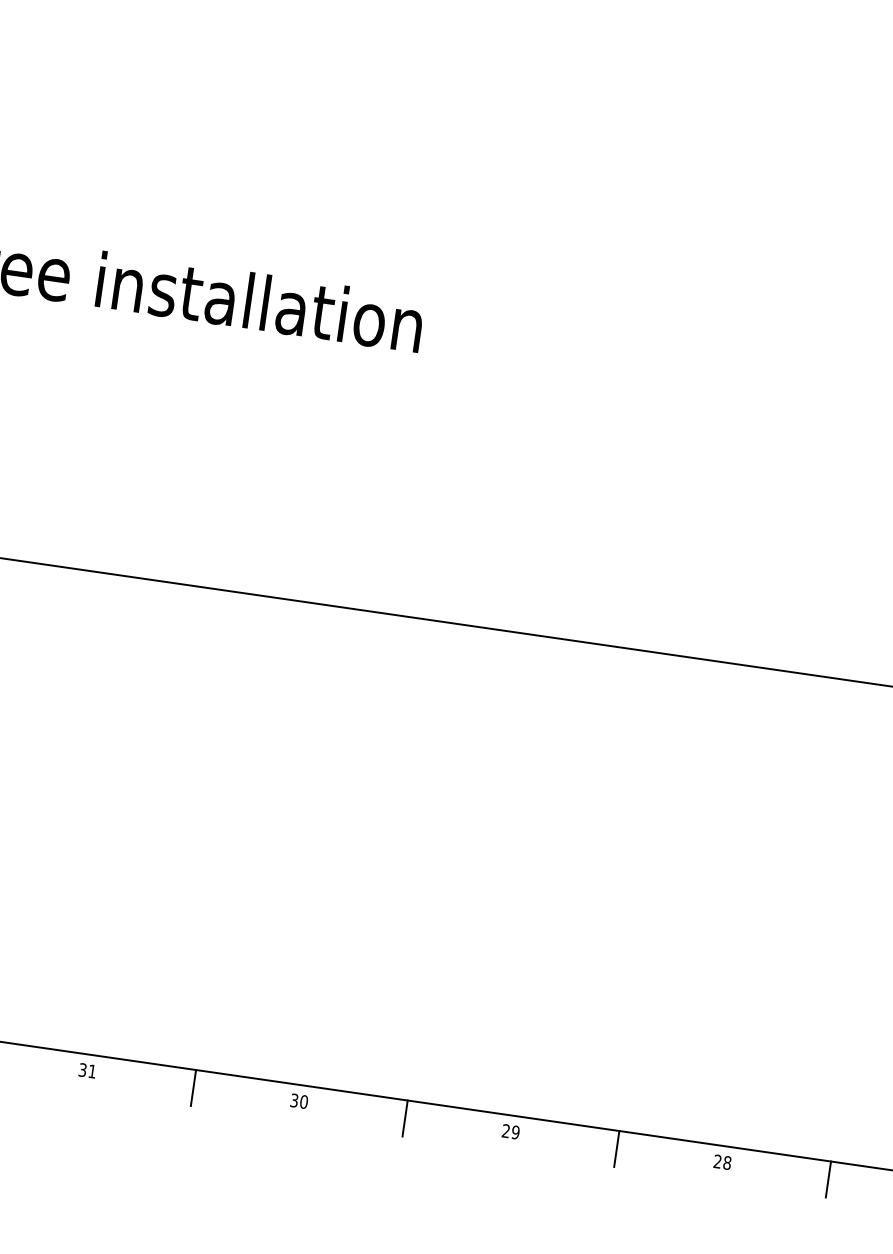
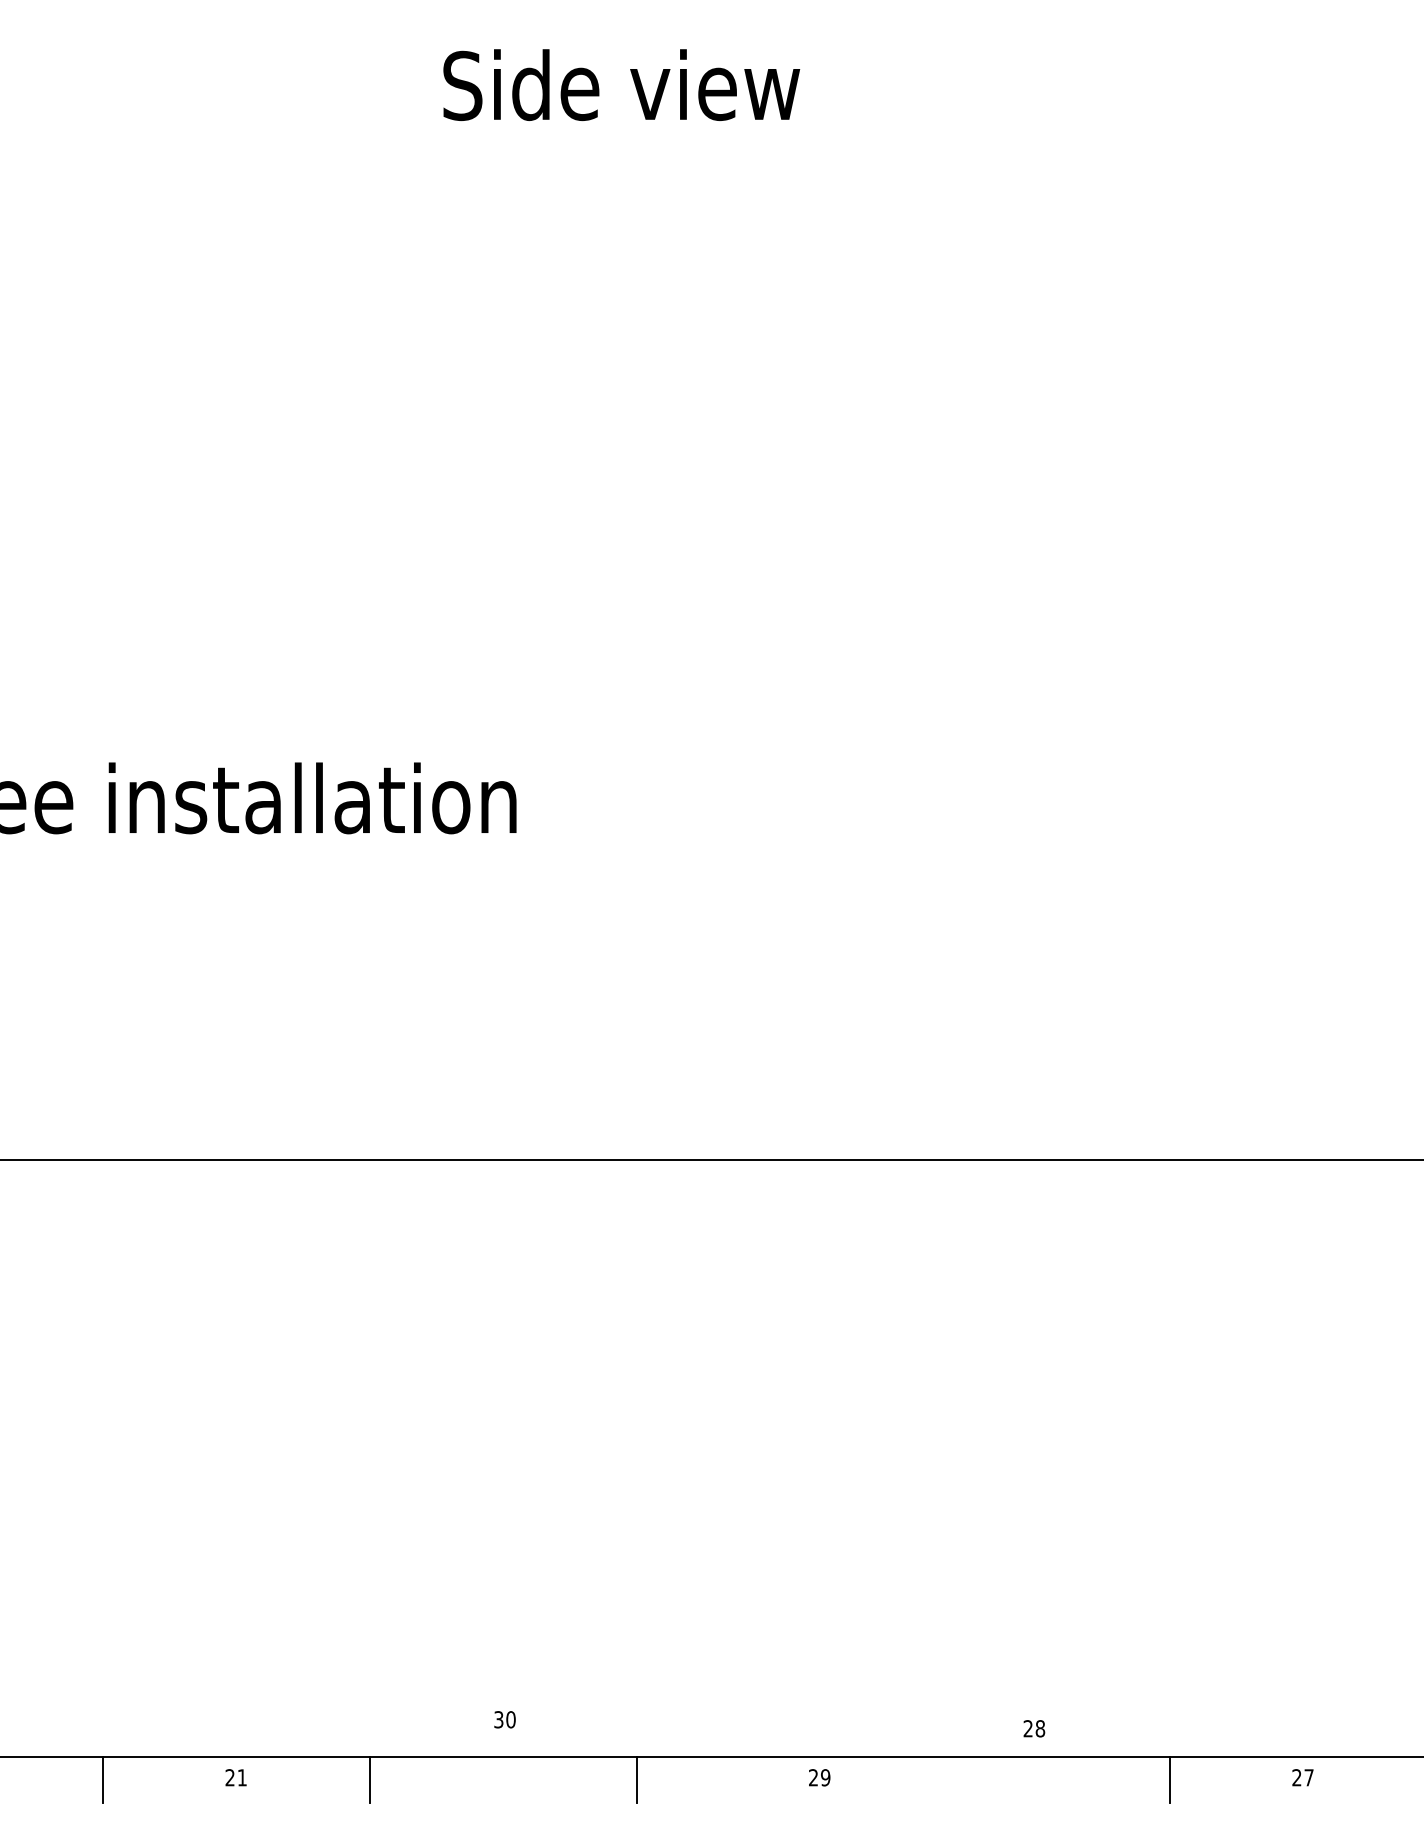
text: (82, 1069) -> (229, 1777), 31 -> 21
text: (298, 1101) -> (504, 1719), moved
text: (510, 1131) -> (819, 1777), moved
line: (616, 1148) -> (903, 1779), removed
text: (722, 1162) -> (1034, 1728), moved

